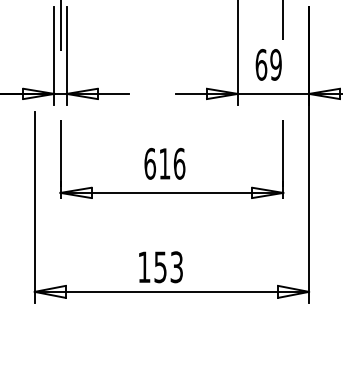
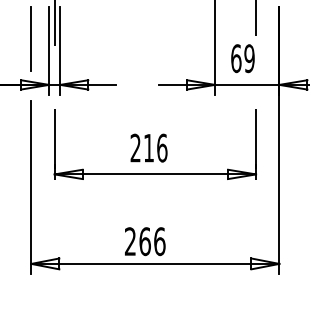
line: (34, 42) -> (31, 38), added
text: (149, 163) -> (135, 147), 616 -> 216
text: (160, 267) -> (145, 241), 153 -> 266

